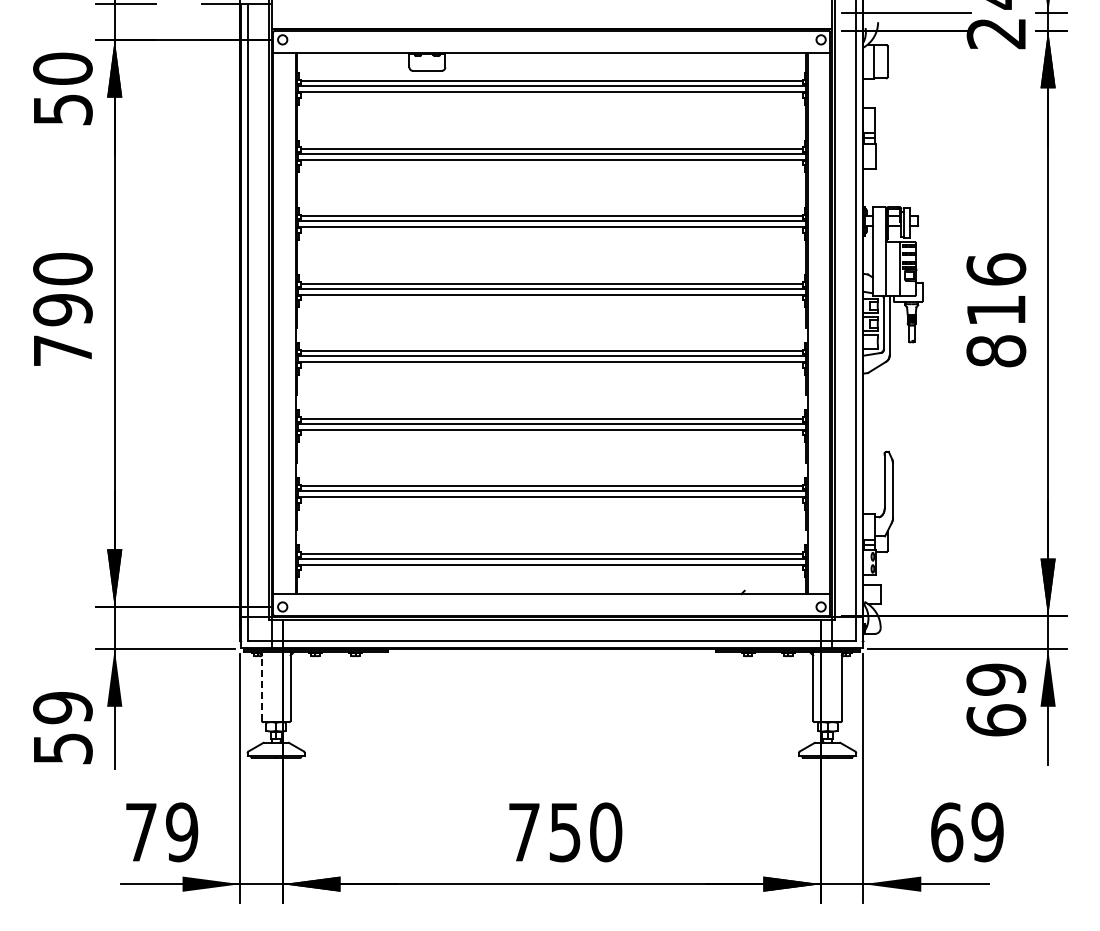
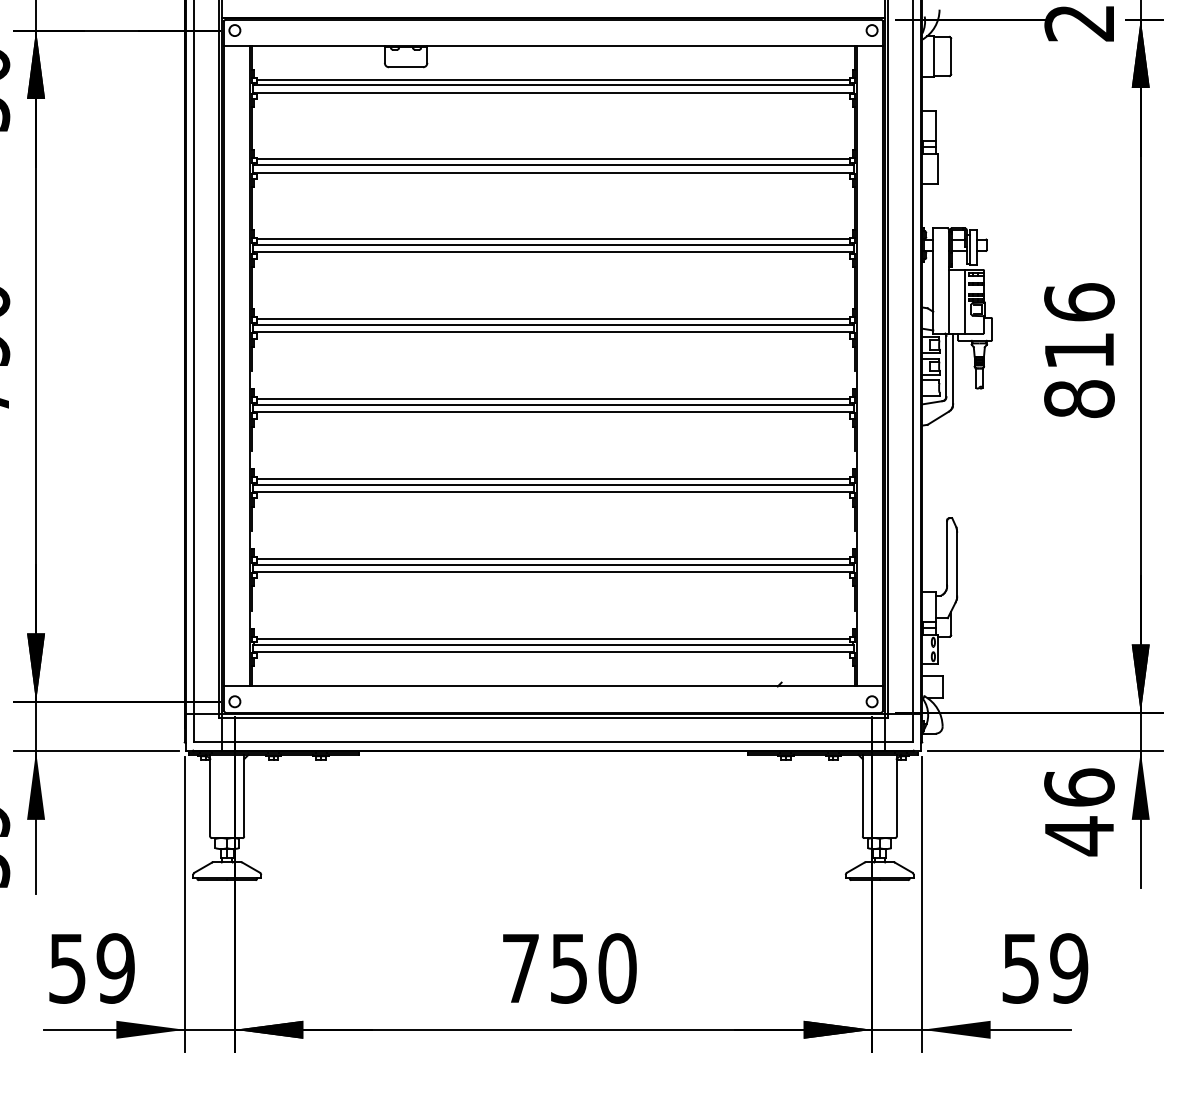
line: (261, 685) -> (209, 794), dashed -> solid
text: (996, 700) -> (1079, 812), 69 -> 46
text: (141, 832) -> (67, 968), 79 -> 59
text: (947, 832) -> (1021, 968), 69 -> 59

